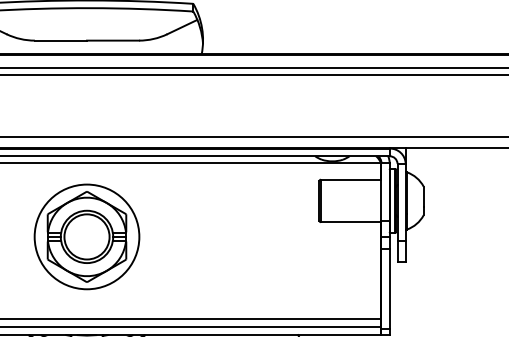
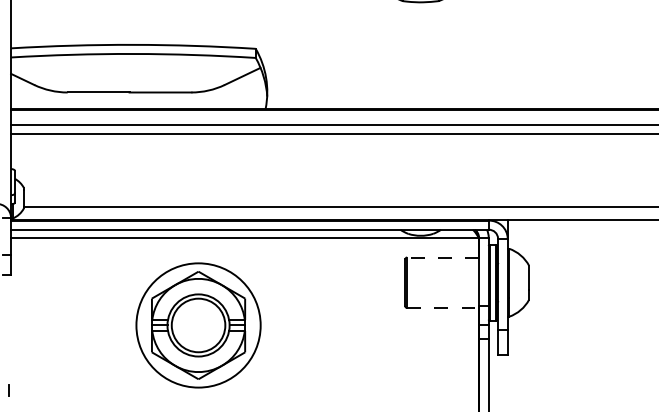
line: (351, 179) -> (443, 257), solid -> dashed
line: (351, 222) -> (443, 308), solid -> dashed
part: (86, 236) -> (198, 325), moved

